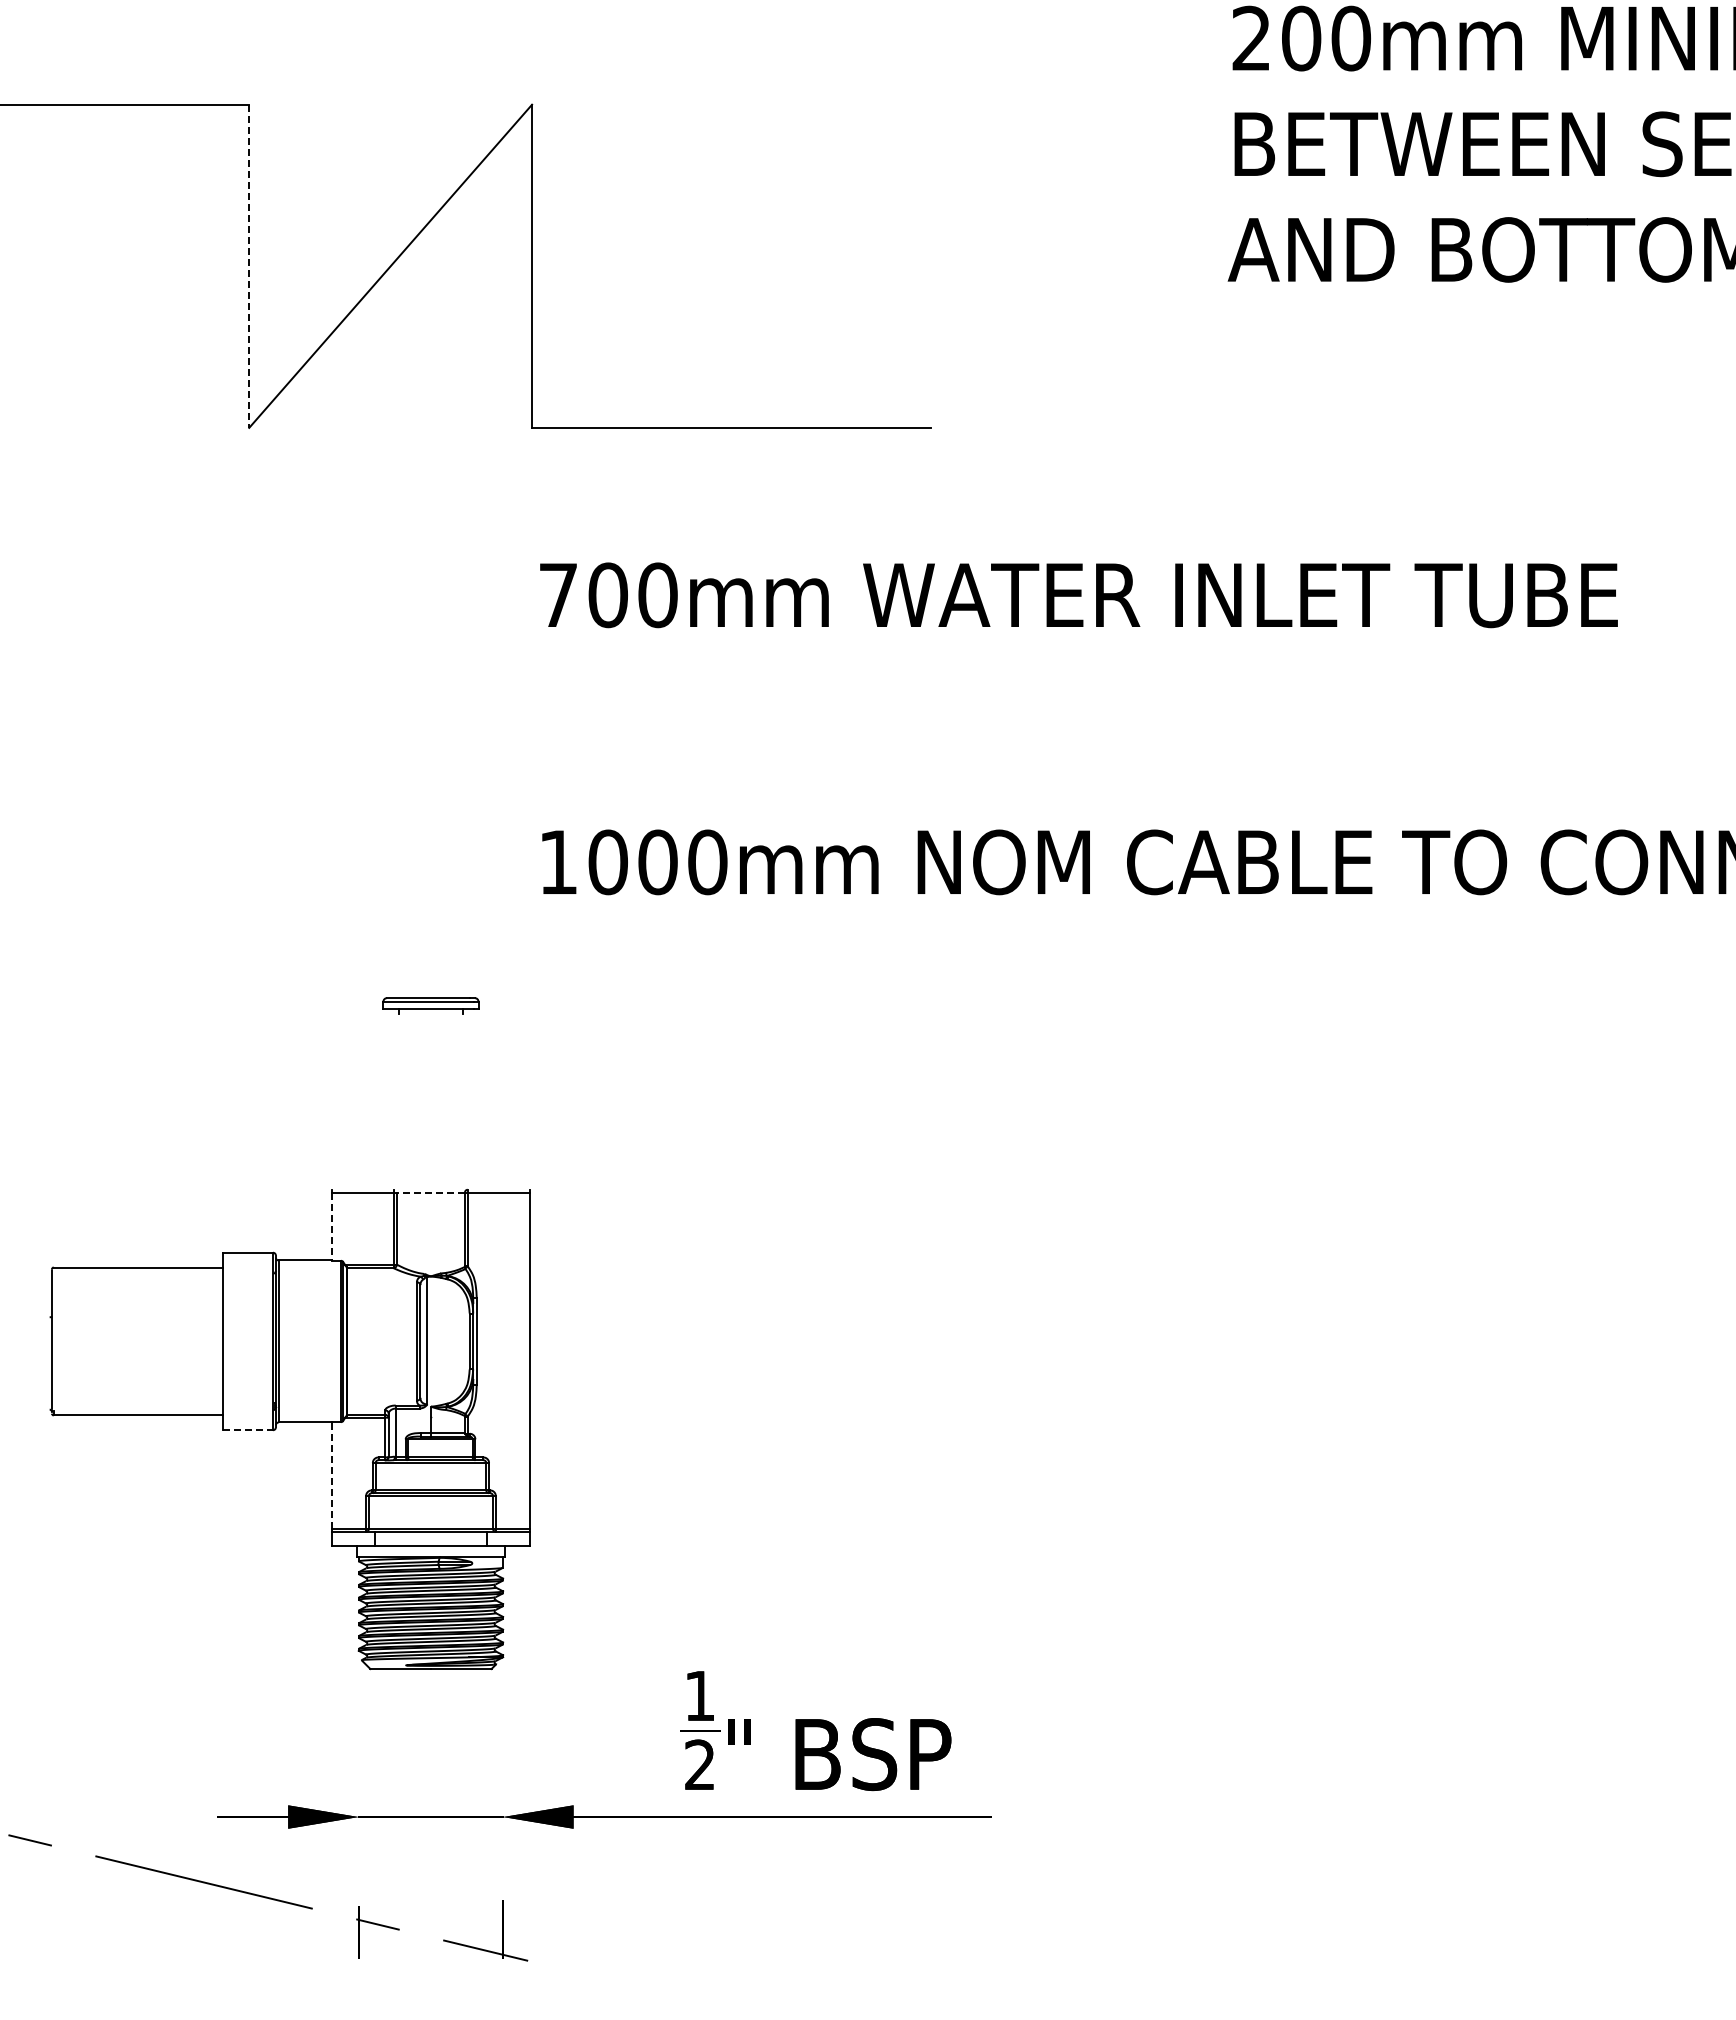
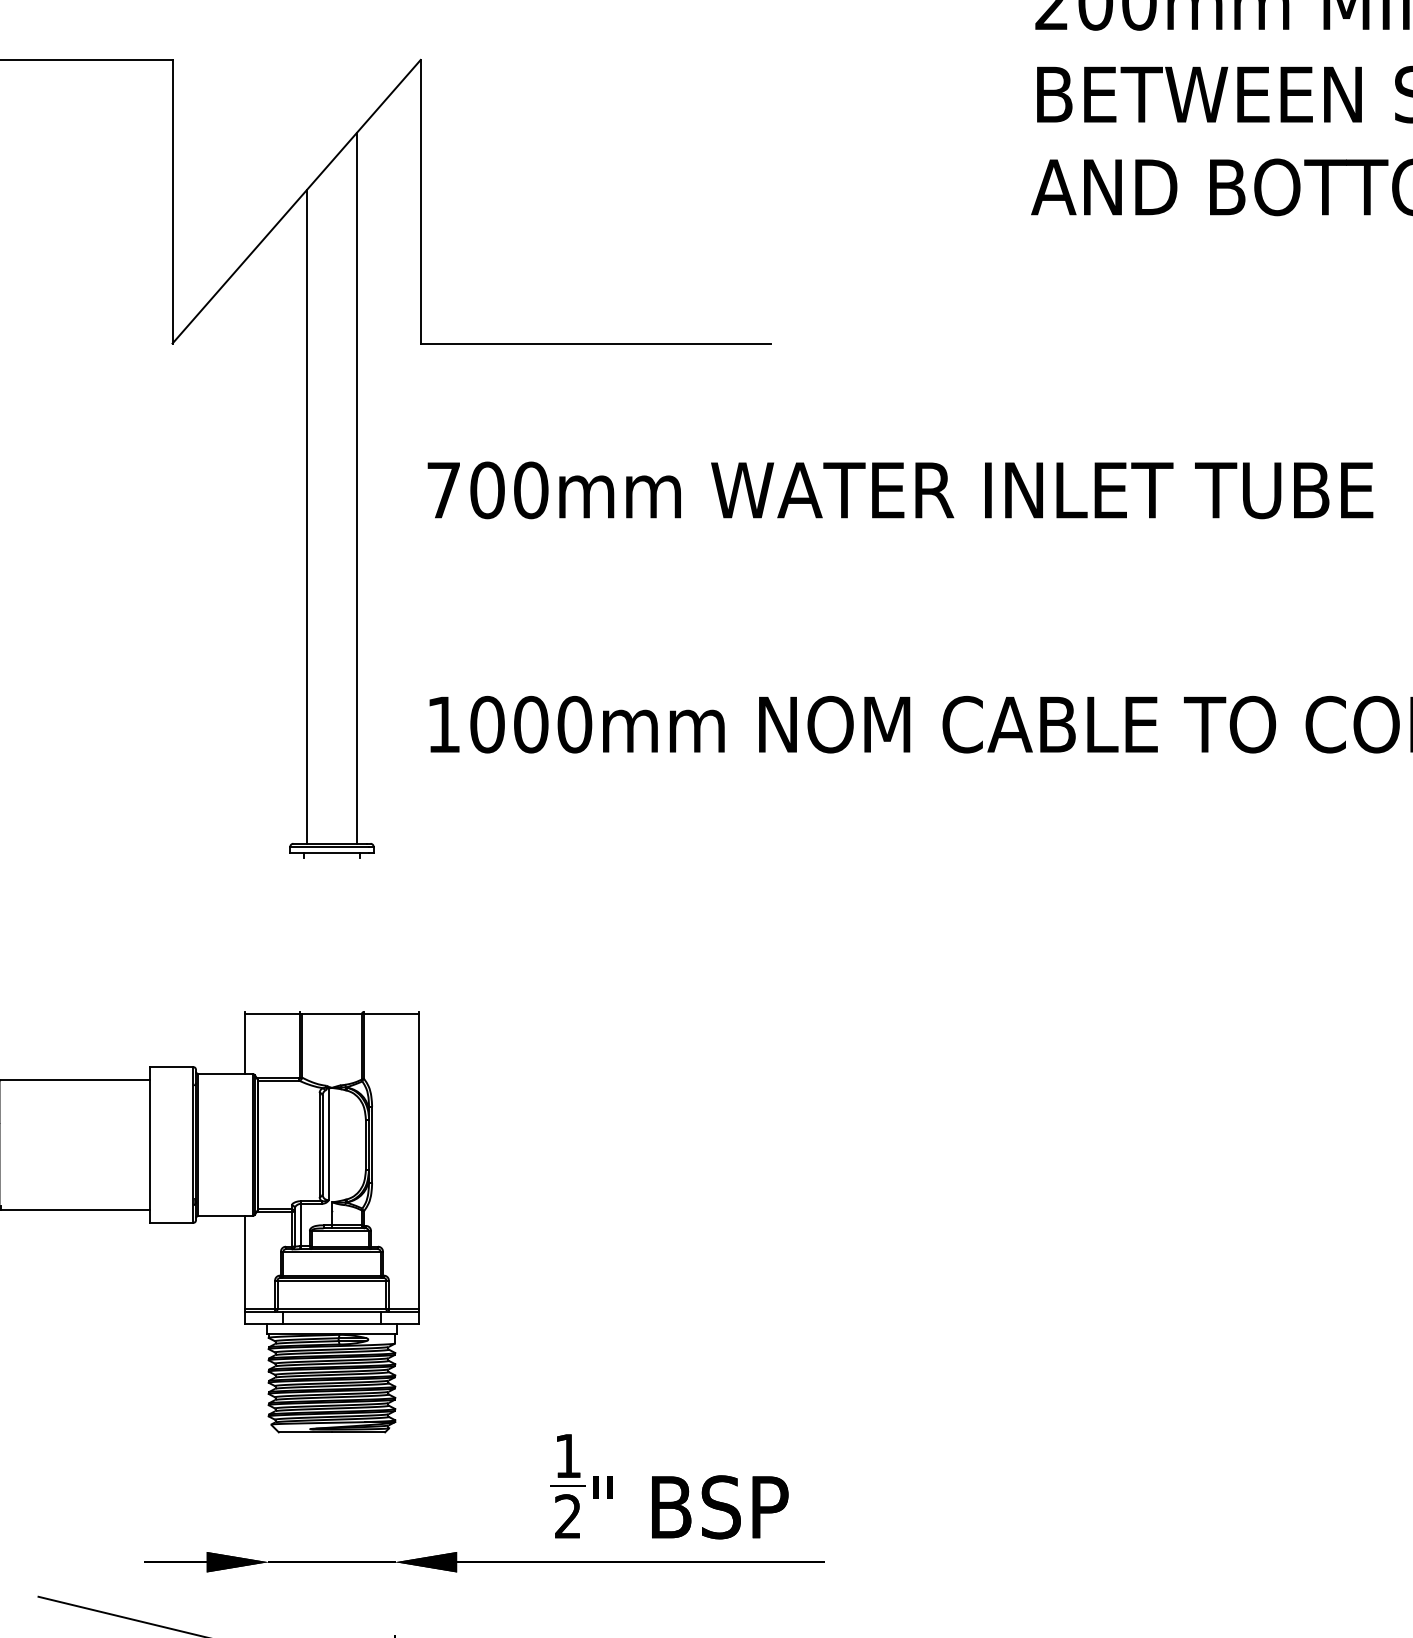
line: (249, 266) -> (172, 201), dashed -> solid
line: (459, 593) -> (357, 488), added
line: (402, 625) -> (307, 516), added
line: (430, 1192) -> (331, 1014), dashed -> solid
line: (332, 1227) -> (245, 1045), dashed -> solid
line: (248, 1430) -> (171, 1223), dashed -> solid
line: (332, 1475) -> (245, 1262), dashed -> solid

